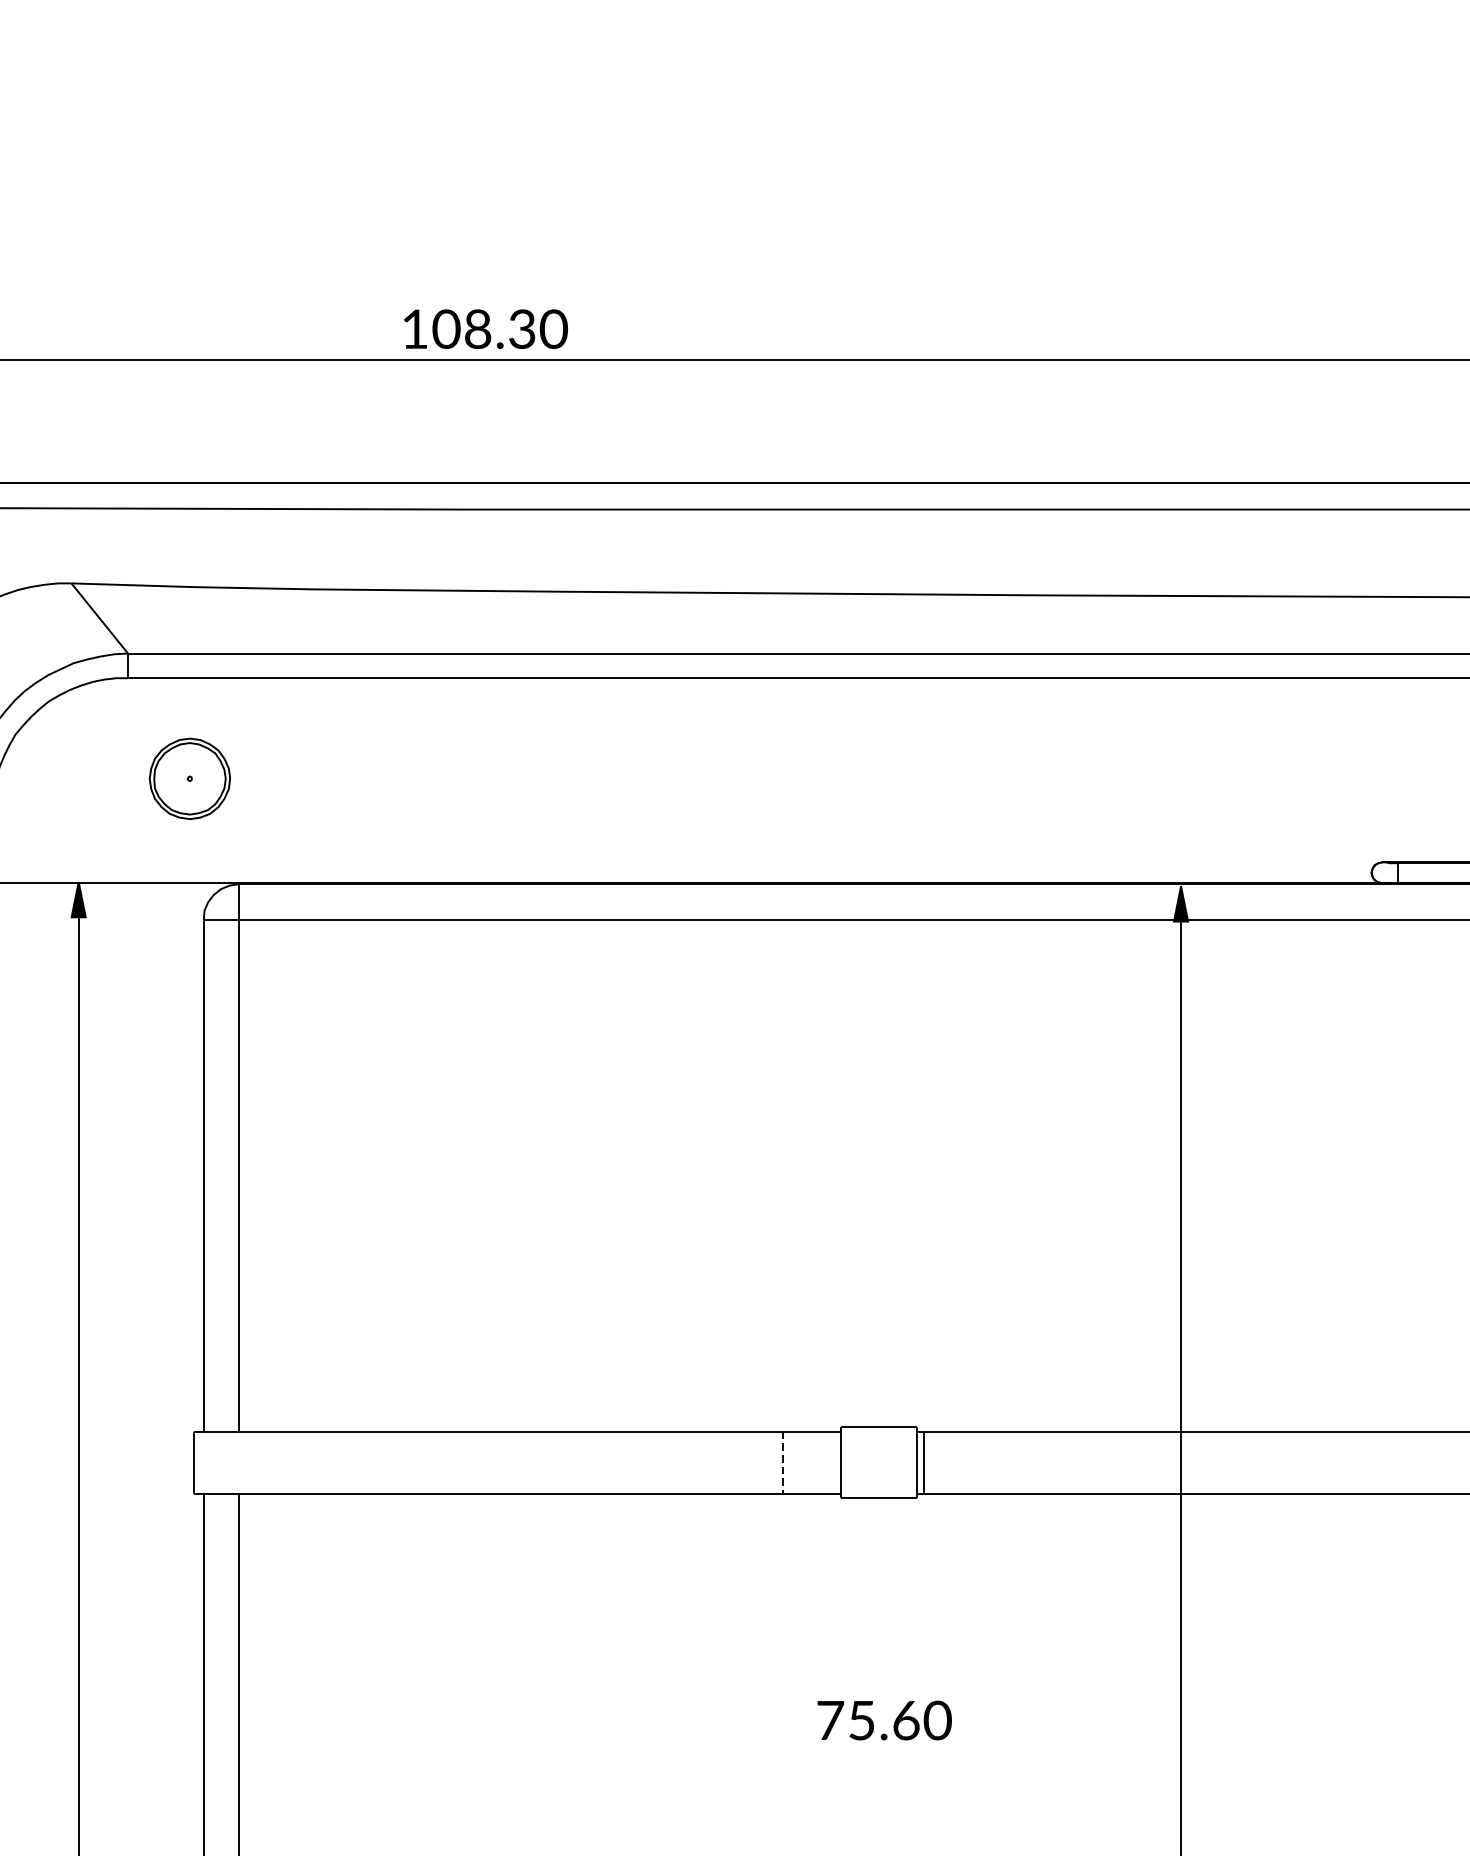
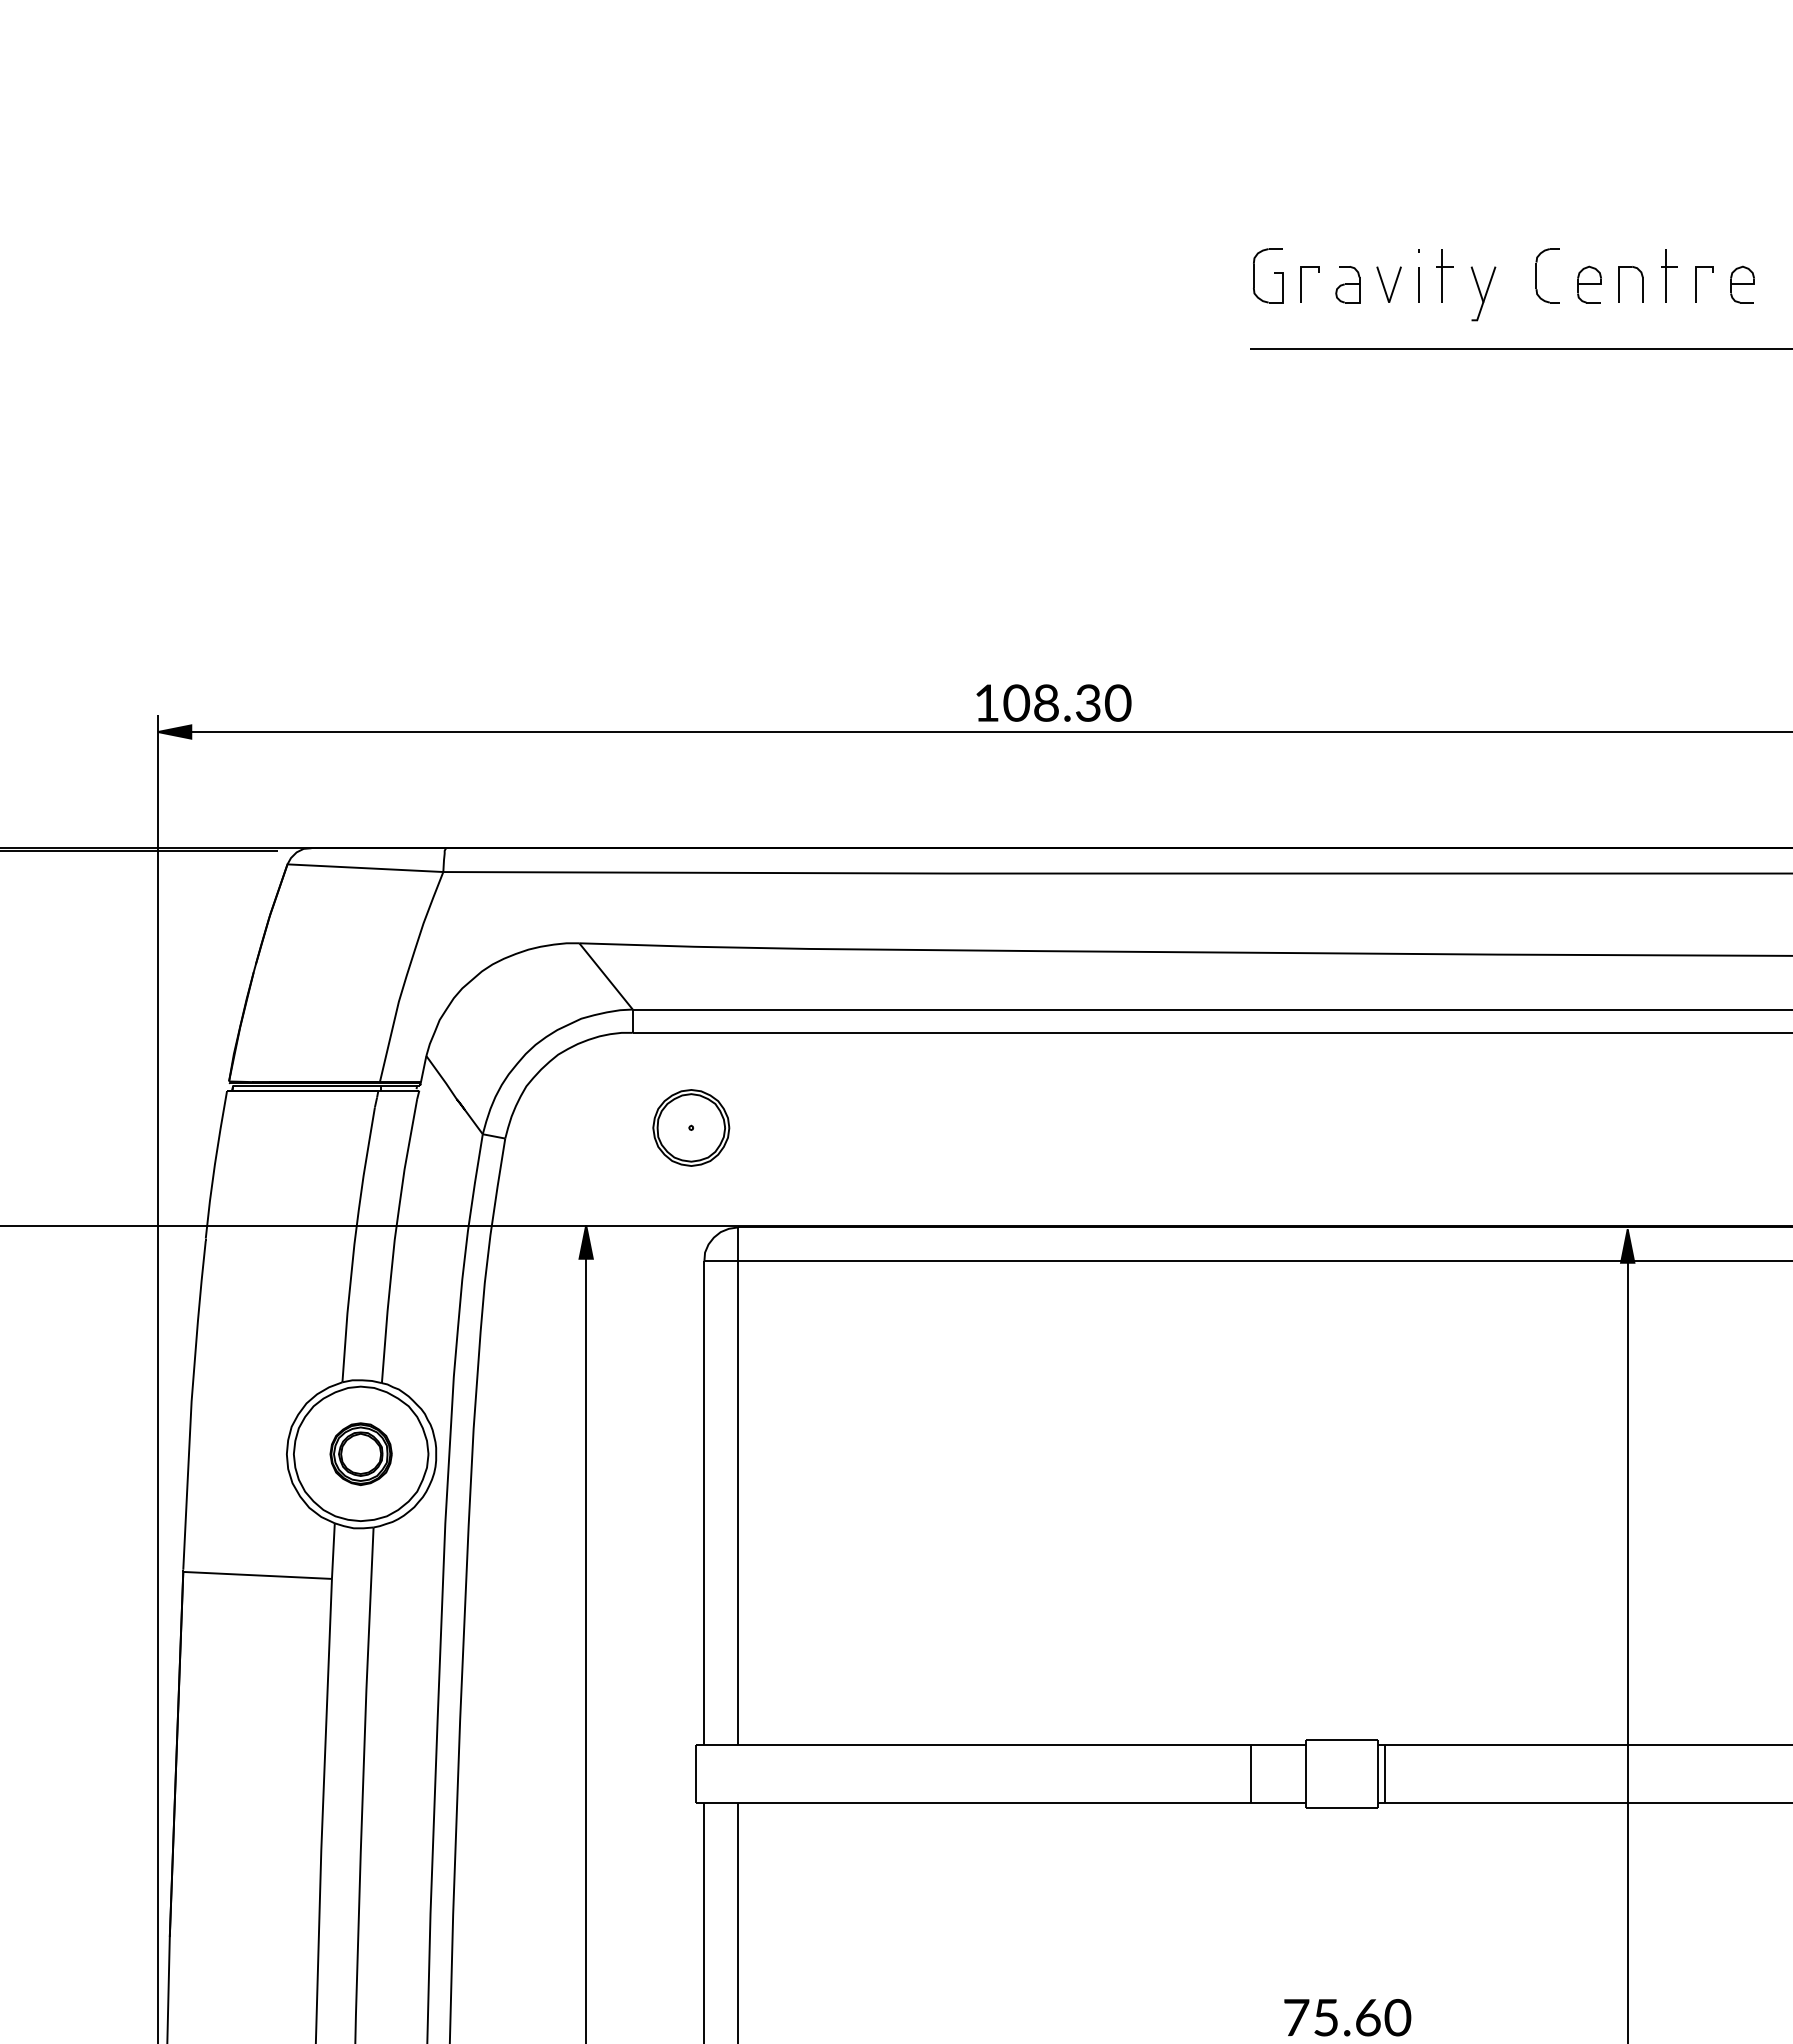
text: (485, 328) -> (1053, 702), moved
line: (782, 1463) -> (1251, 1774), dashed -> solid

